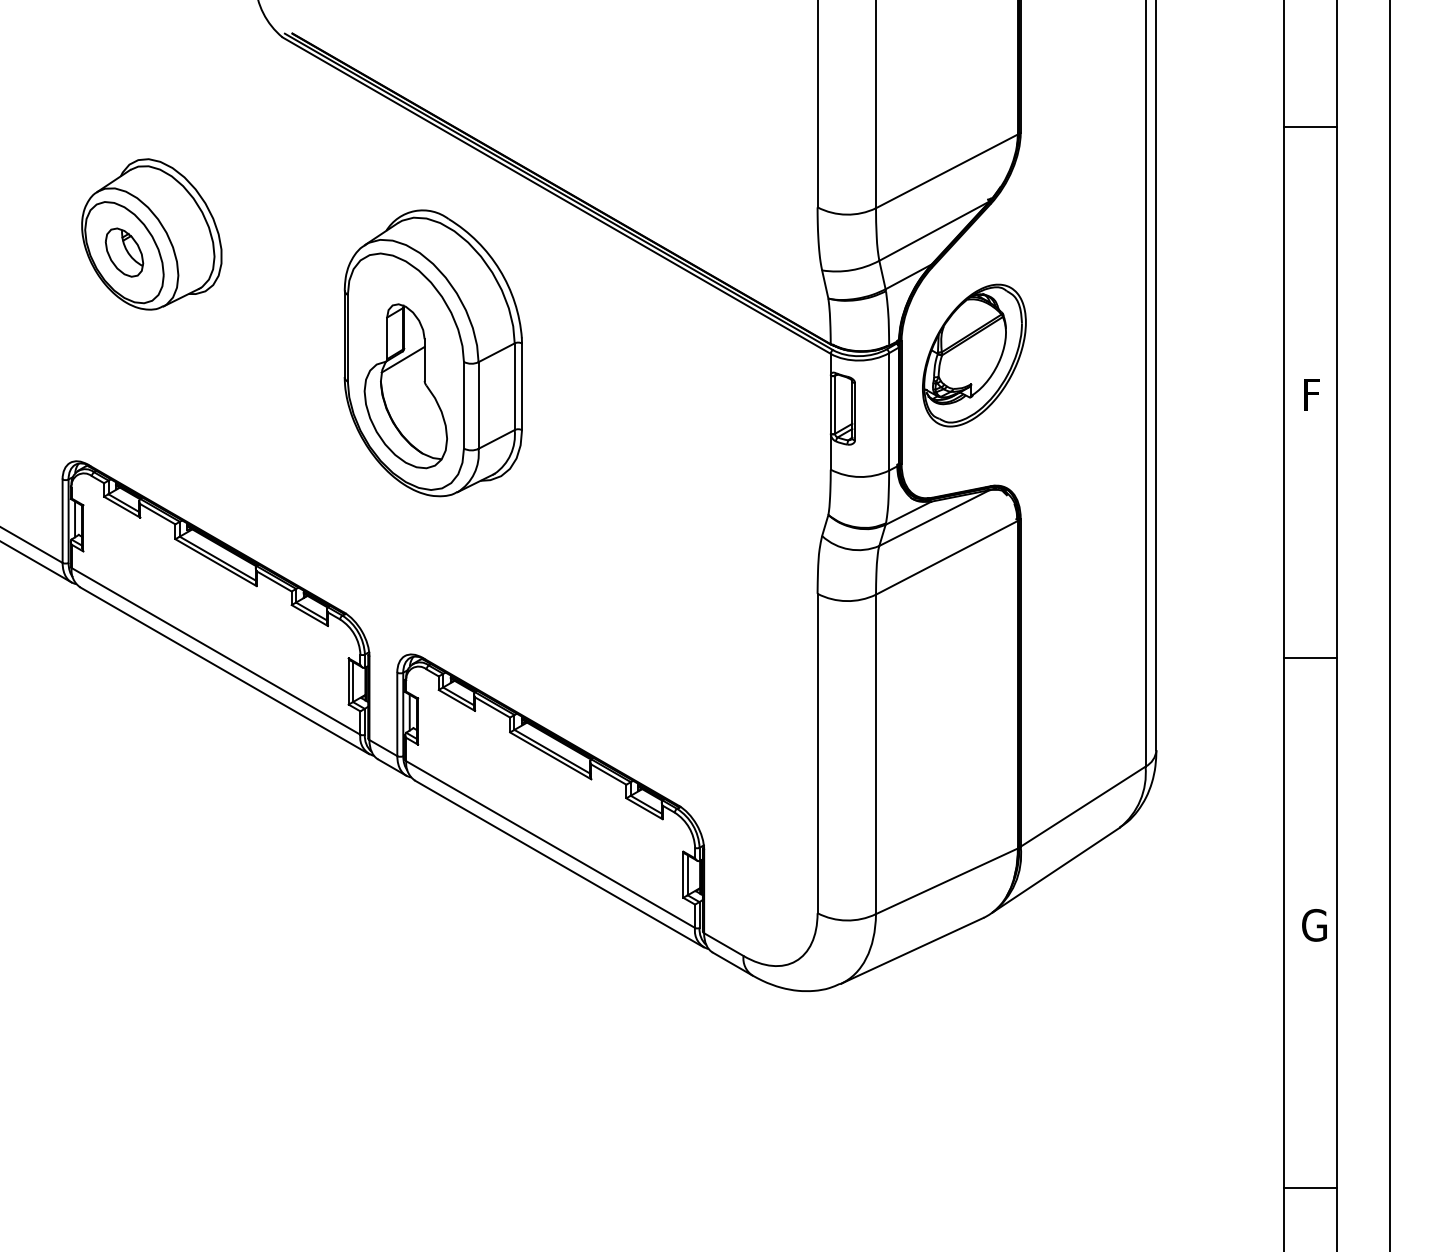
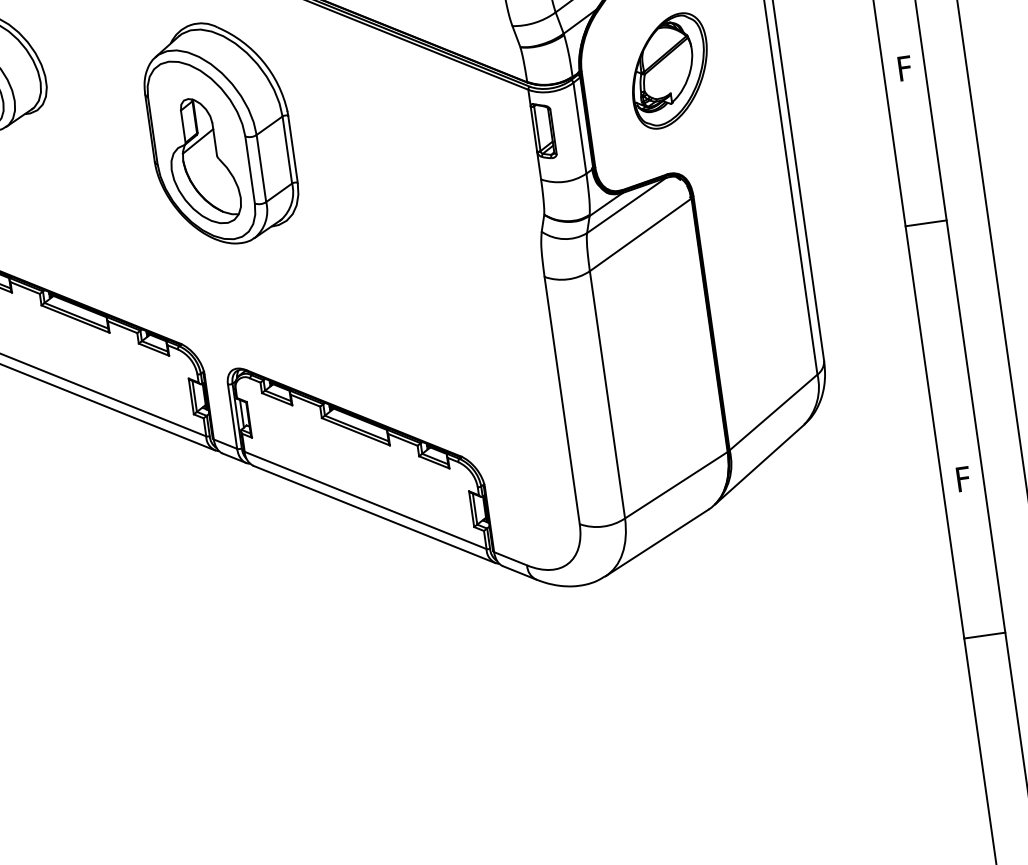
part: (974, 355) -> (669, 70), moved
line: (1309, 657) -> (925, 223), moved
text: (1314, 924) -> (965, 478), G -> F
line: (1309, 1188) -> (984, 635), moved

